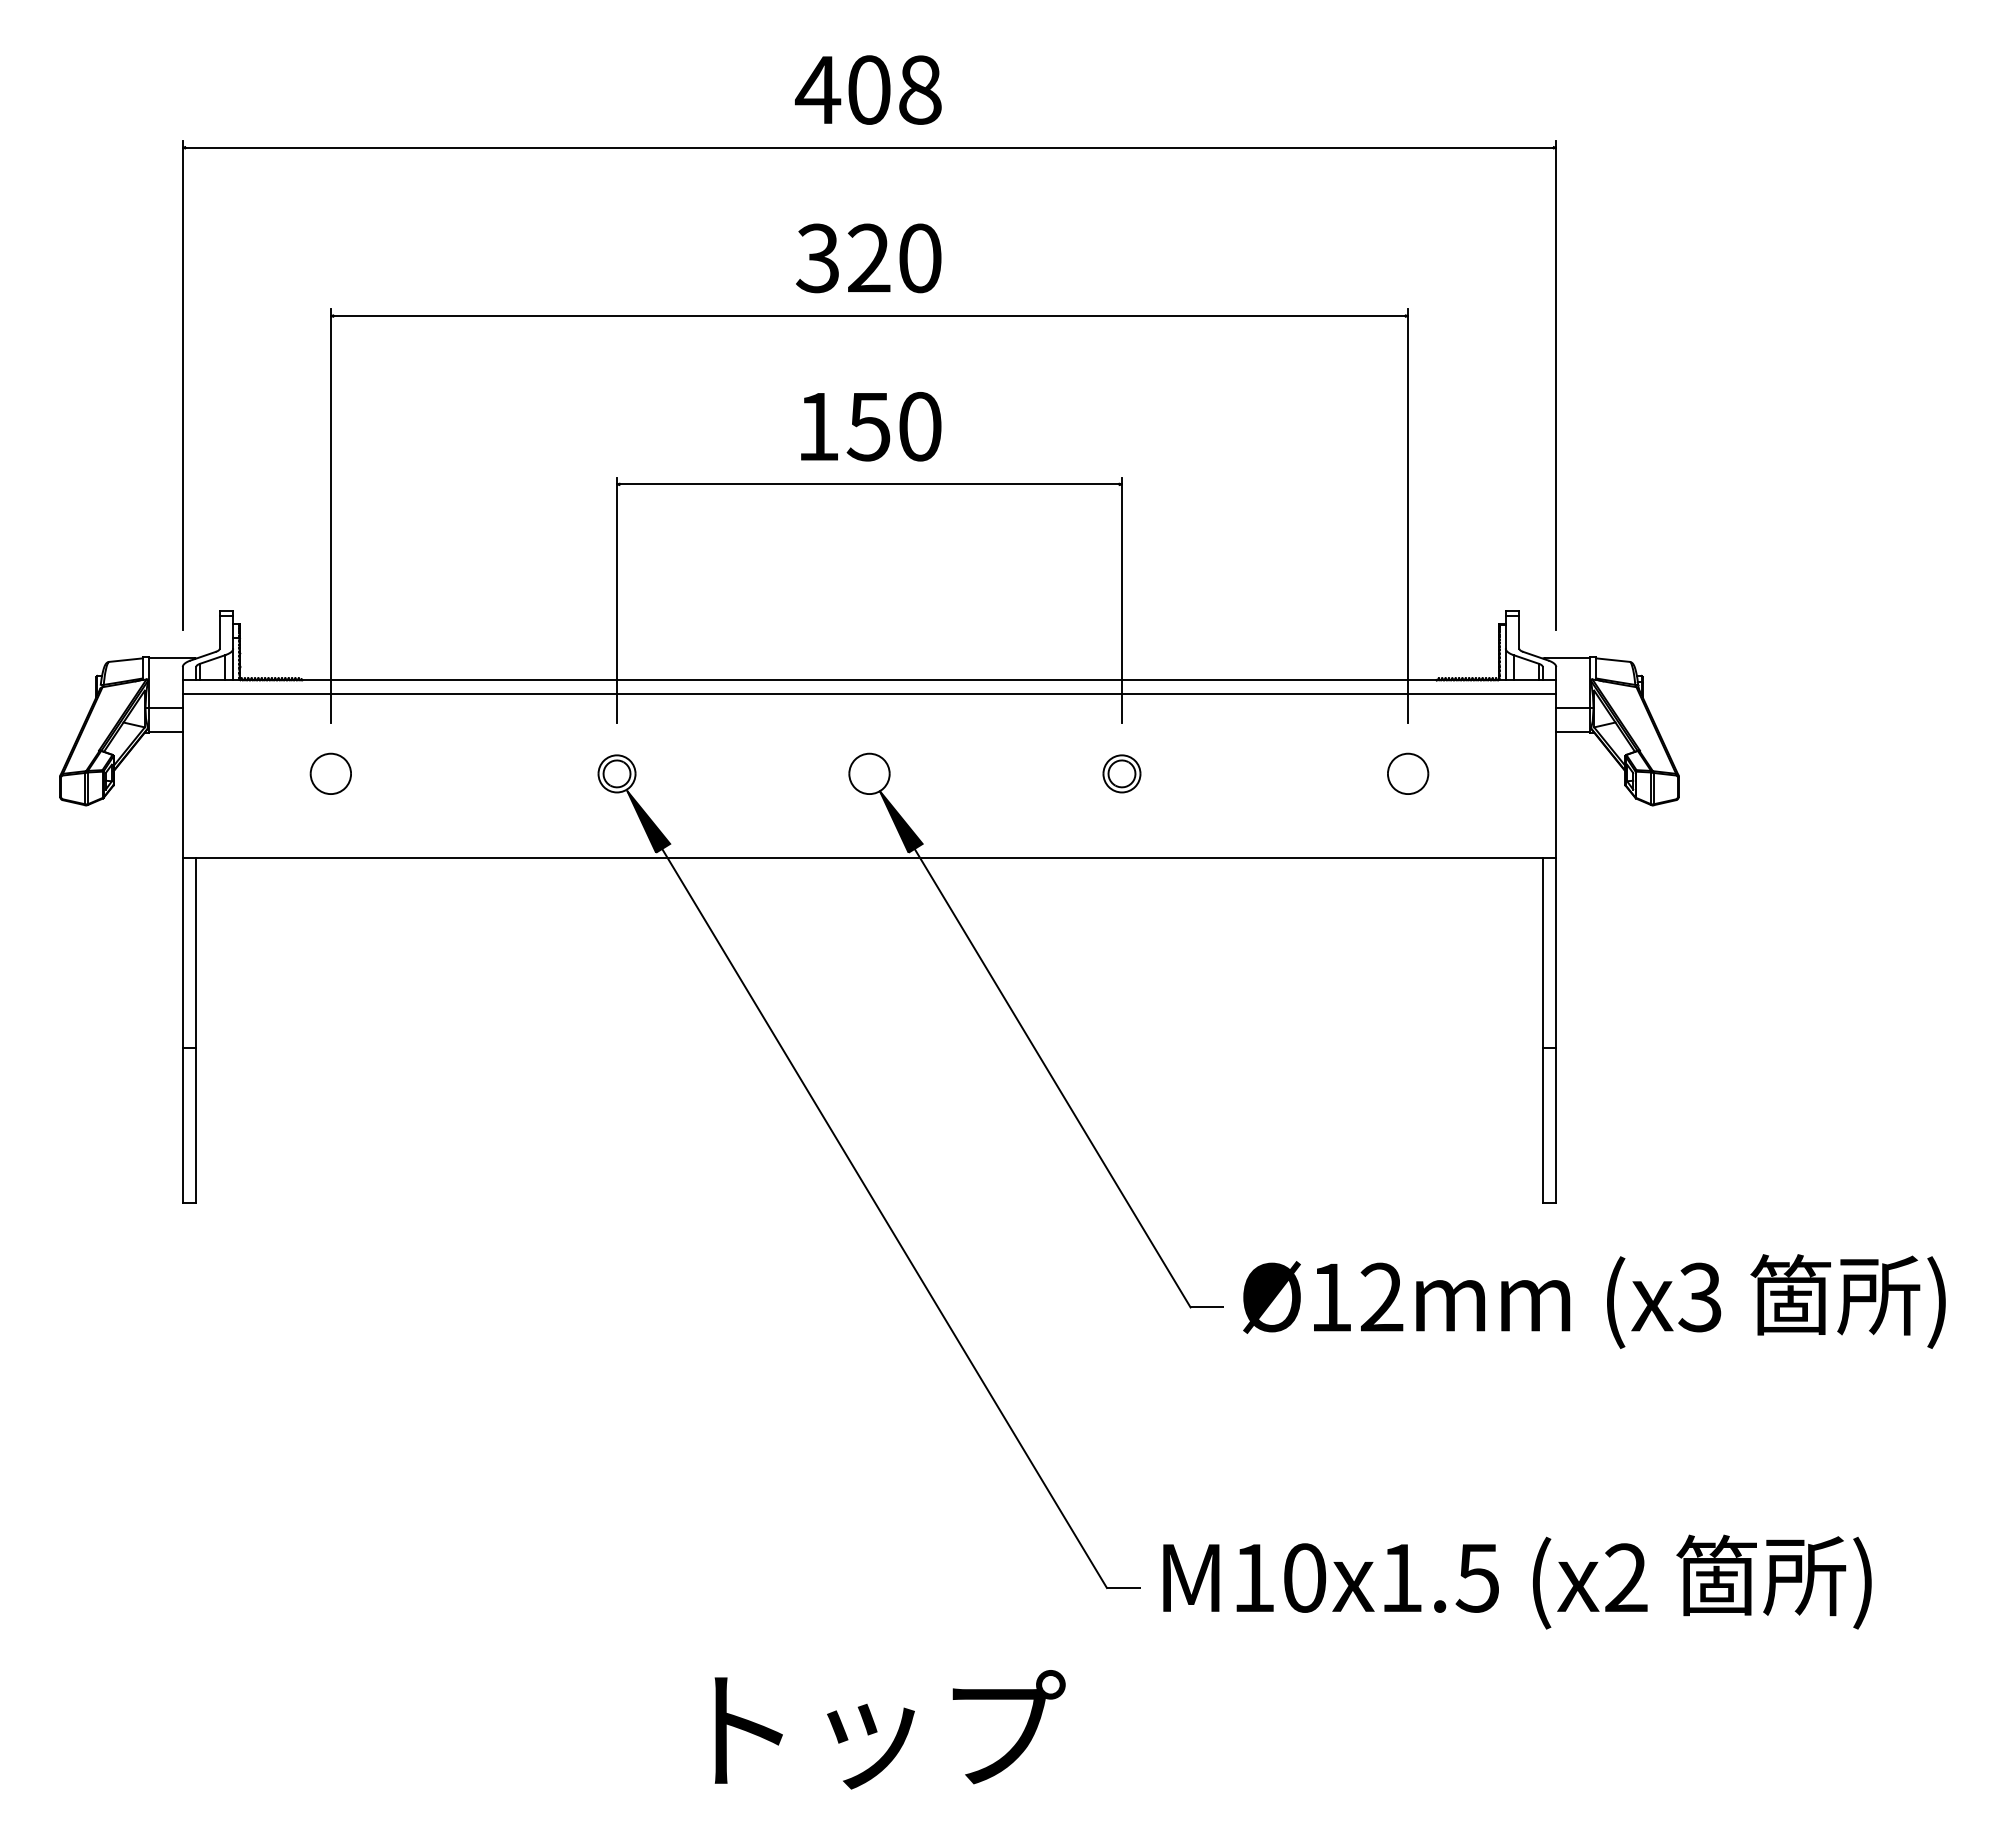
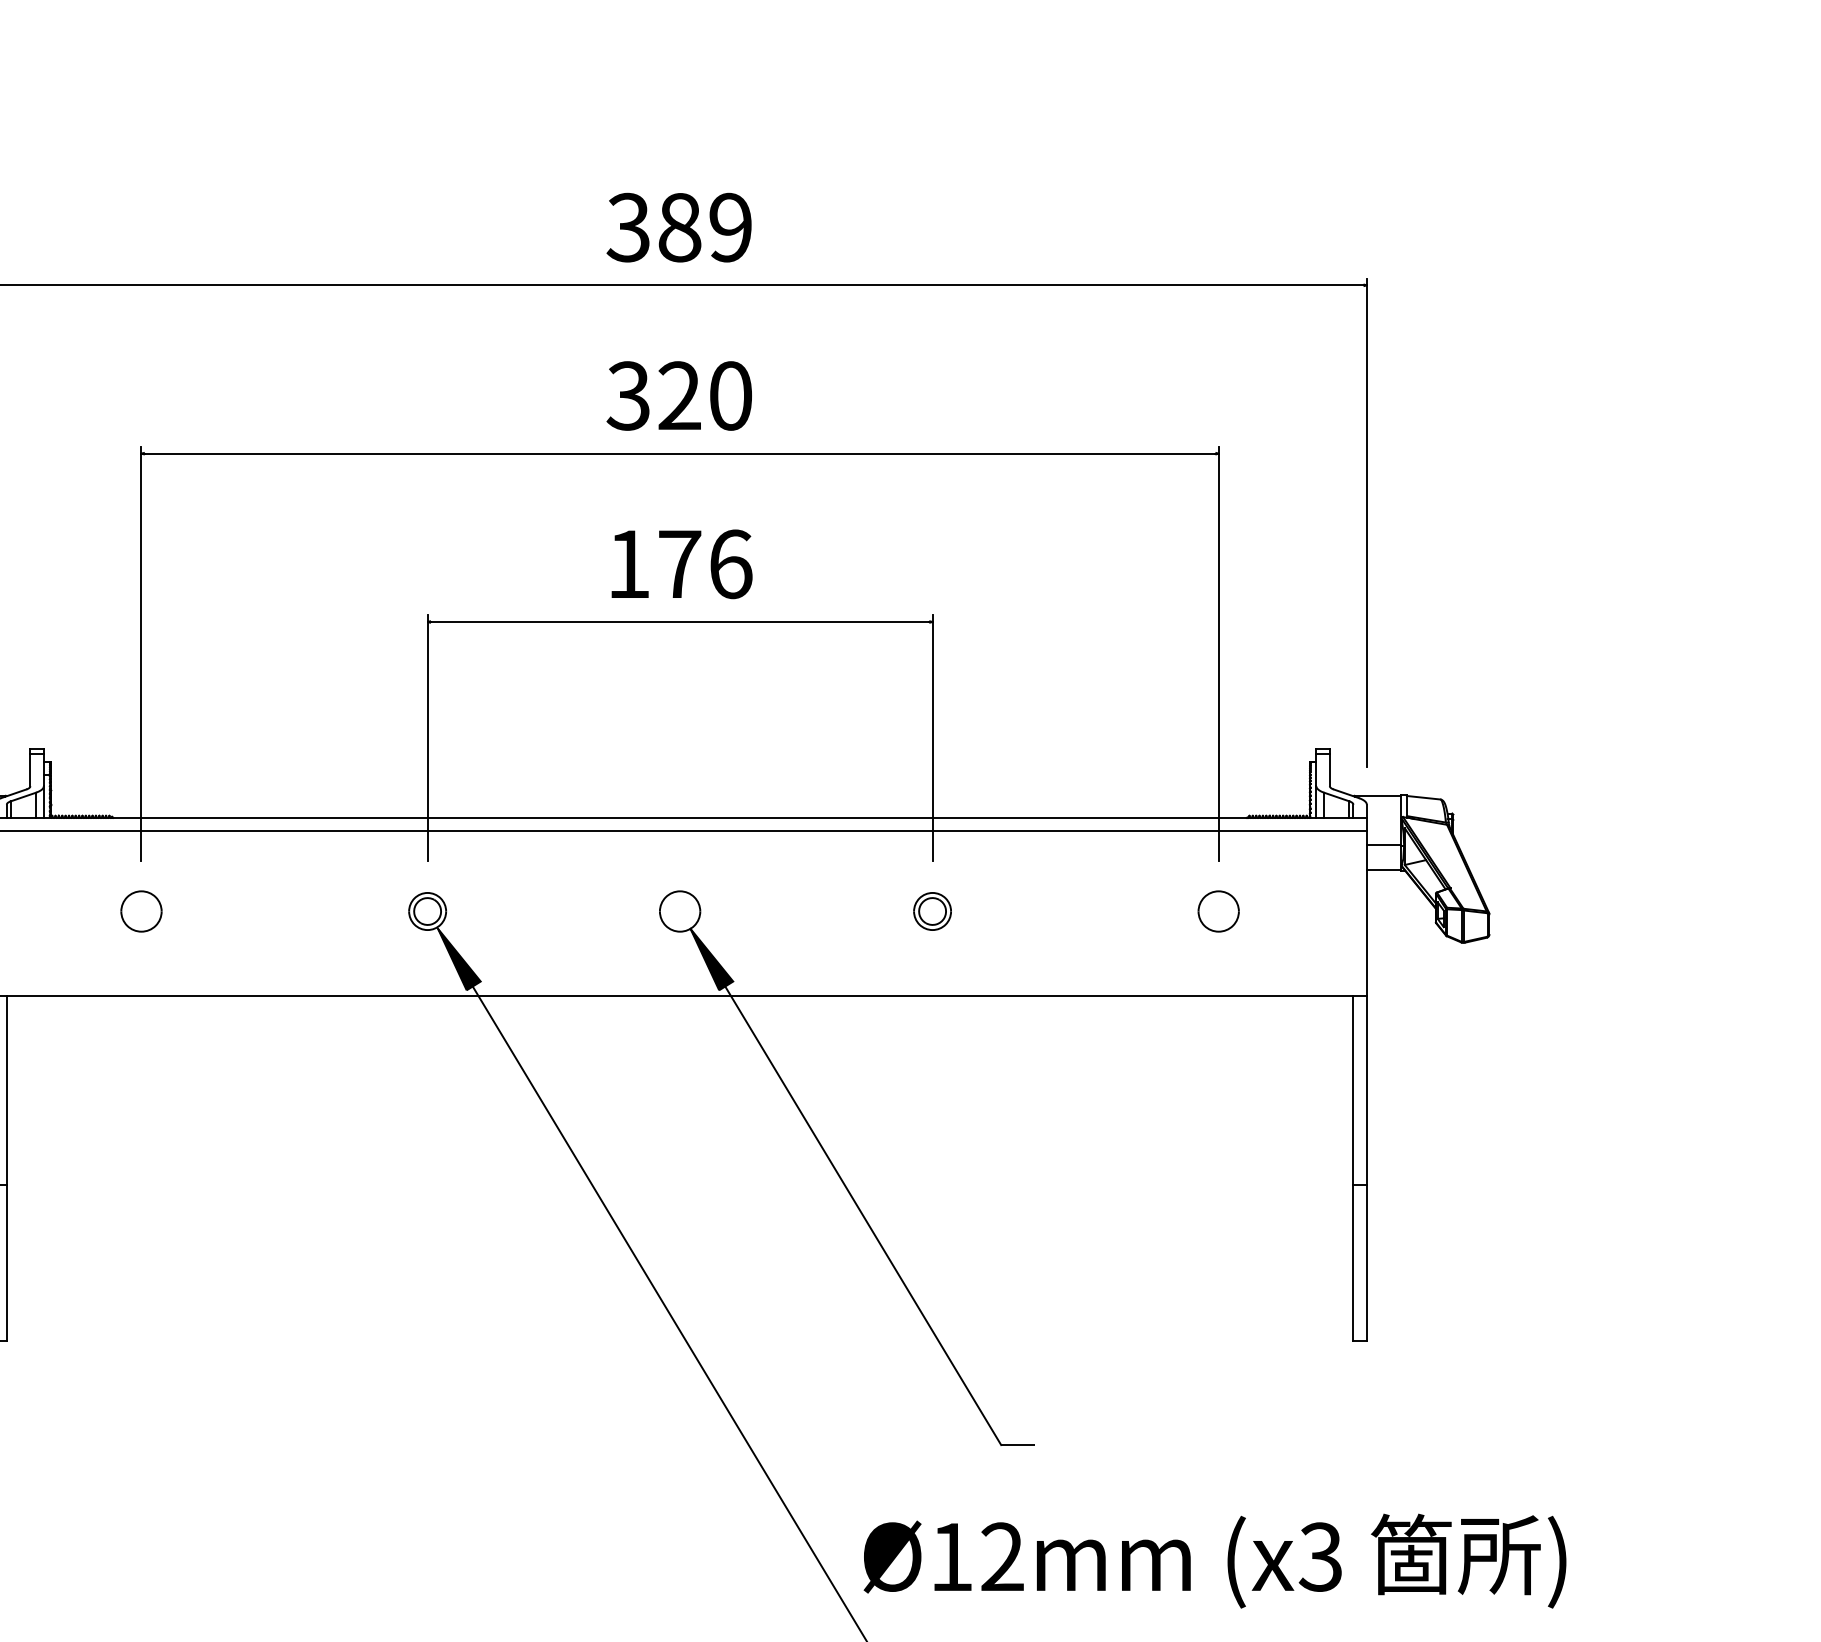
text: (867, 89) -> (678, 227), 408 -> 389
text: (893, 426) -> (704, 564), 150 -> 176
text: (1594, 1301) -> (1215, 1561), moved

